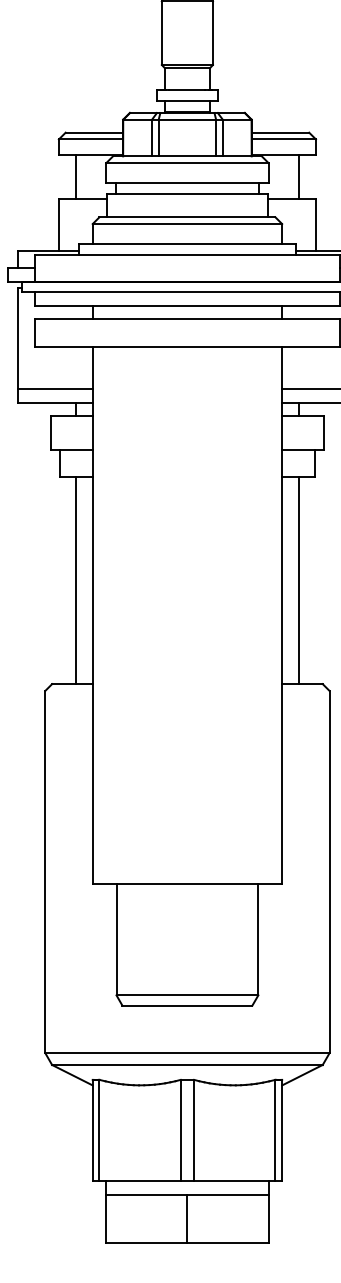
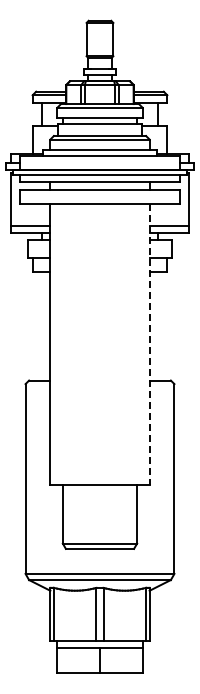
line: (75, 580) -> (41, 326), removed
line: (299, 580) -> (158, 326), removed
line: (281, 615) -> (149, 344), solid -> dashed

